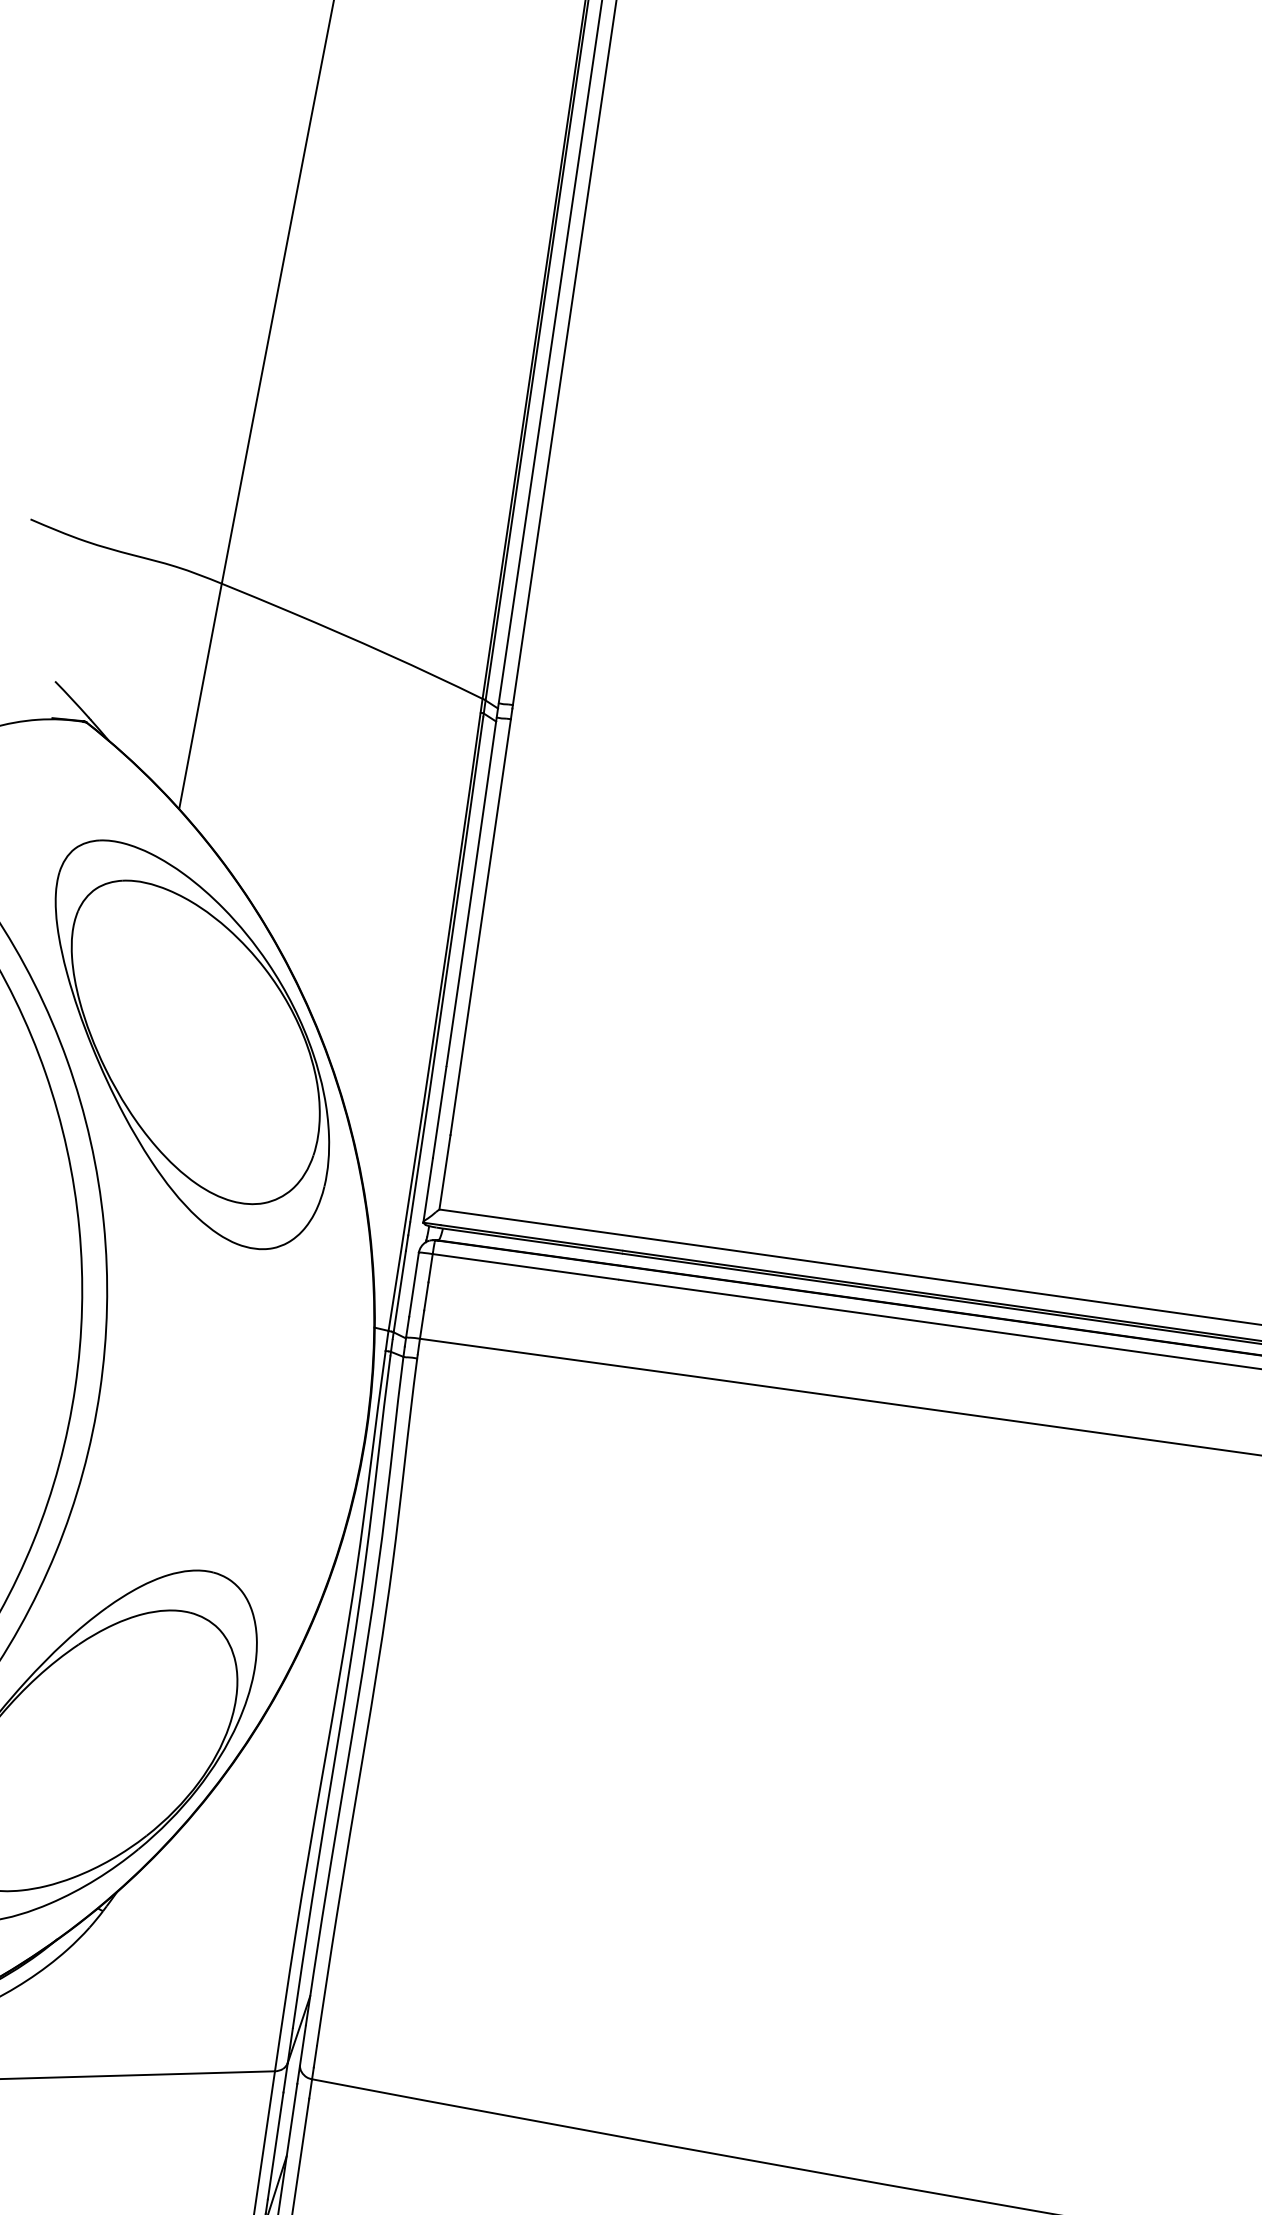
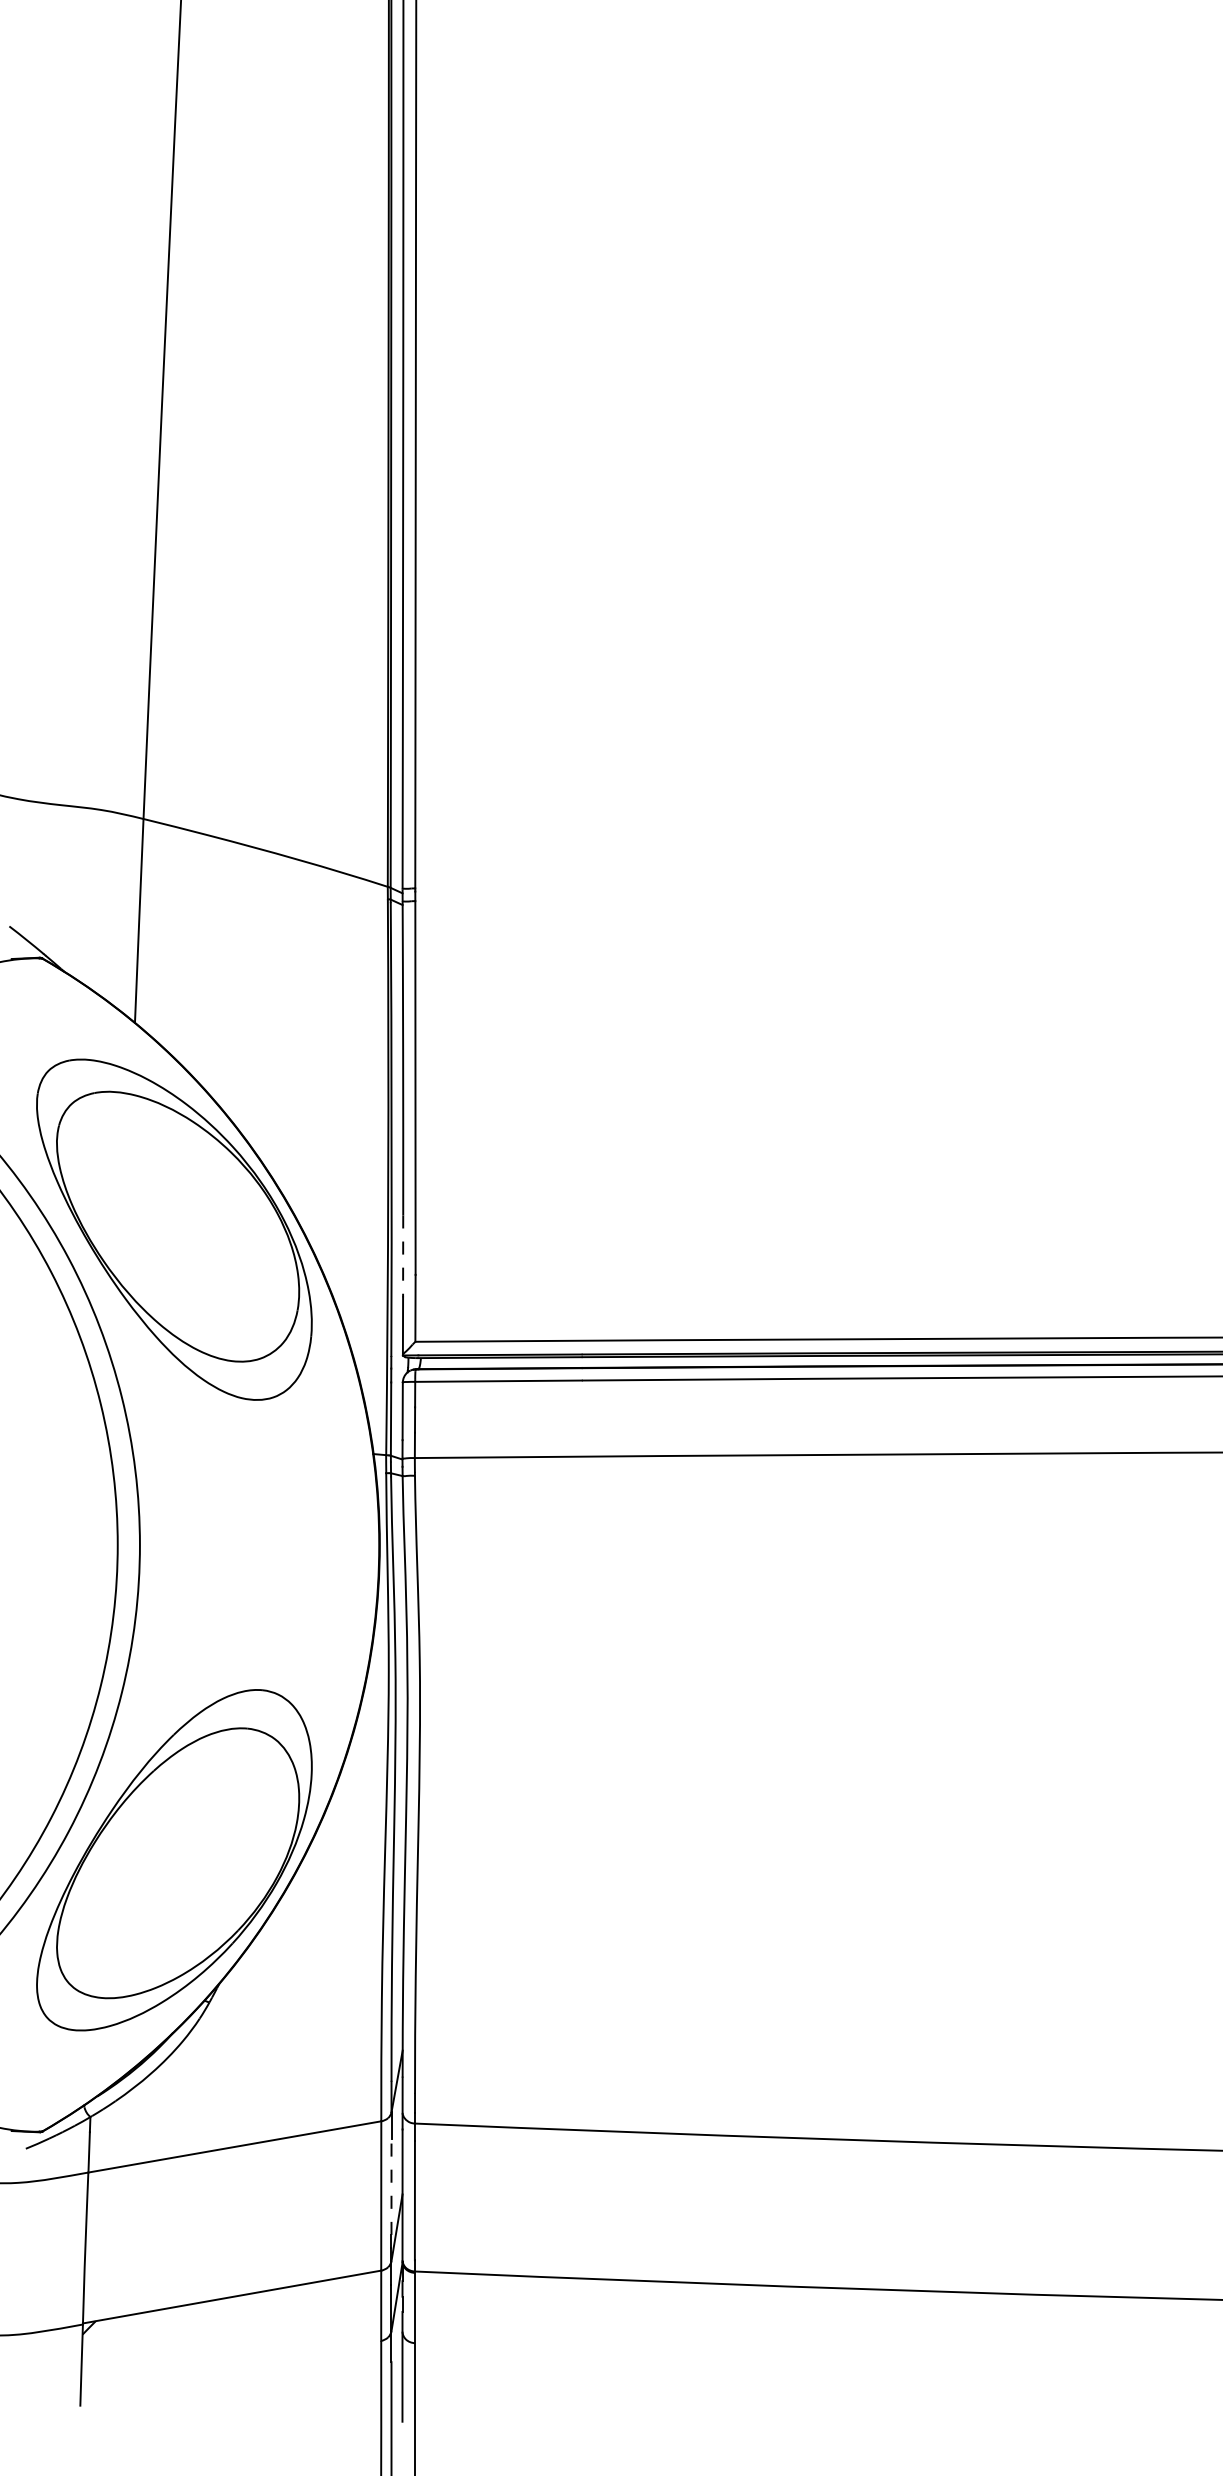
line: (440, 1112) -> (403, 1256), solid -> dashed
line: (275, 2145) -> (391, 2186), solid -> dashed

